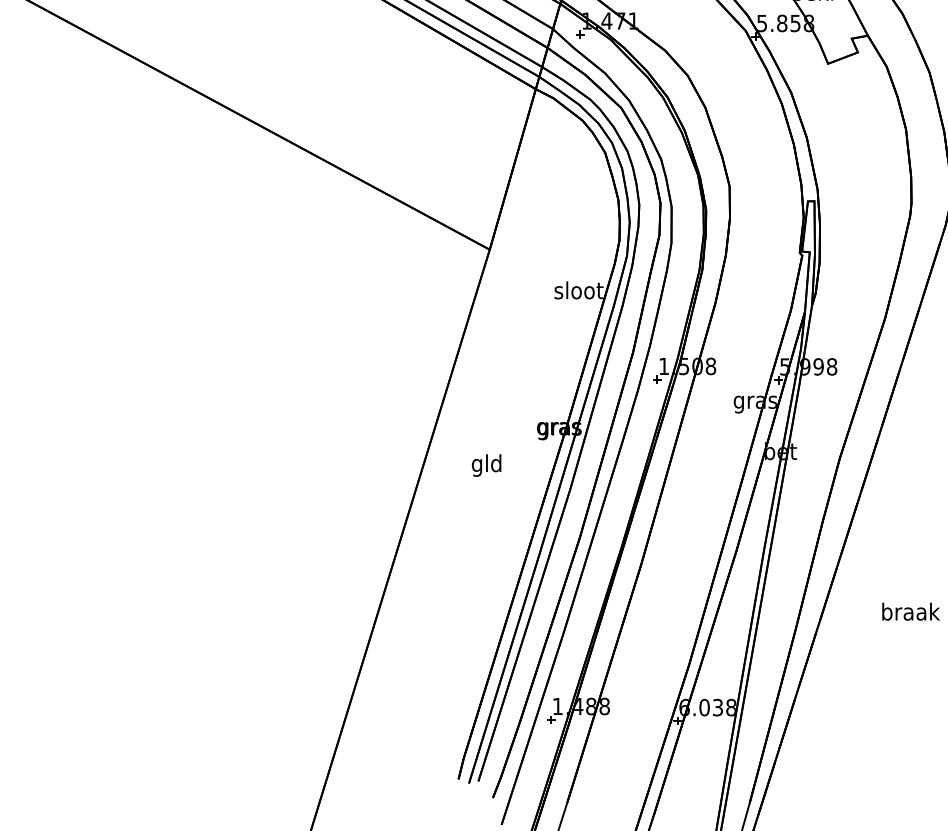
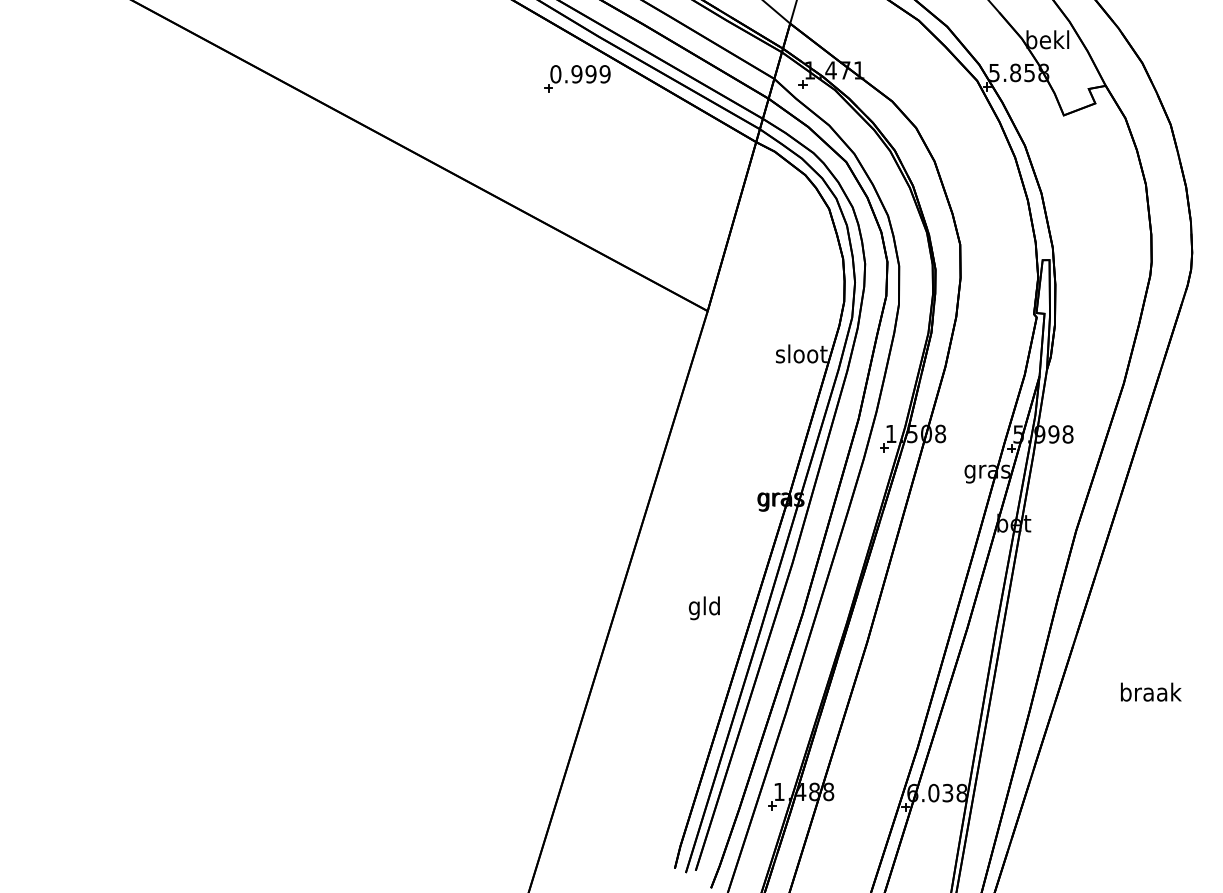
part: (366, 28) -> (577, 78), added
text: (486, 465) -> (704, 608), moved

